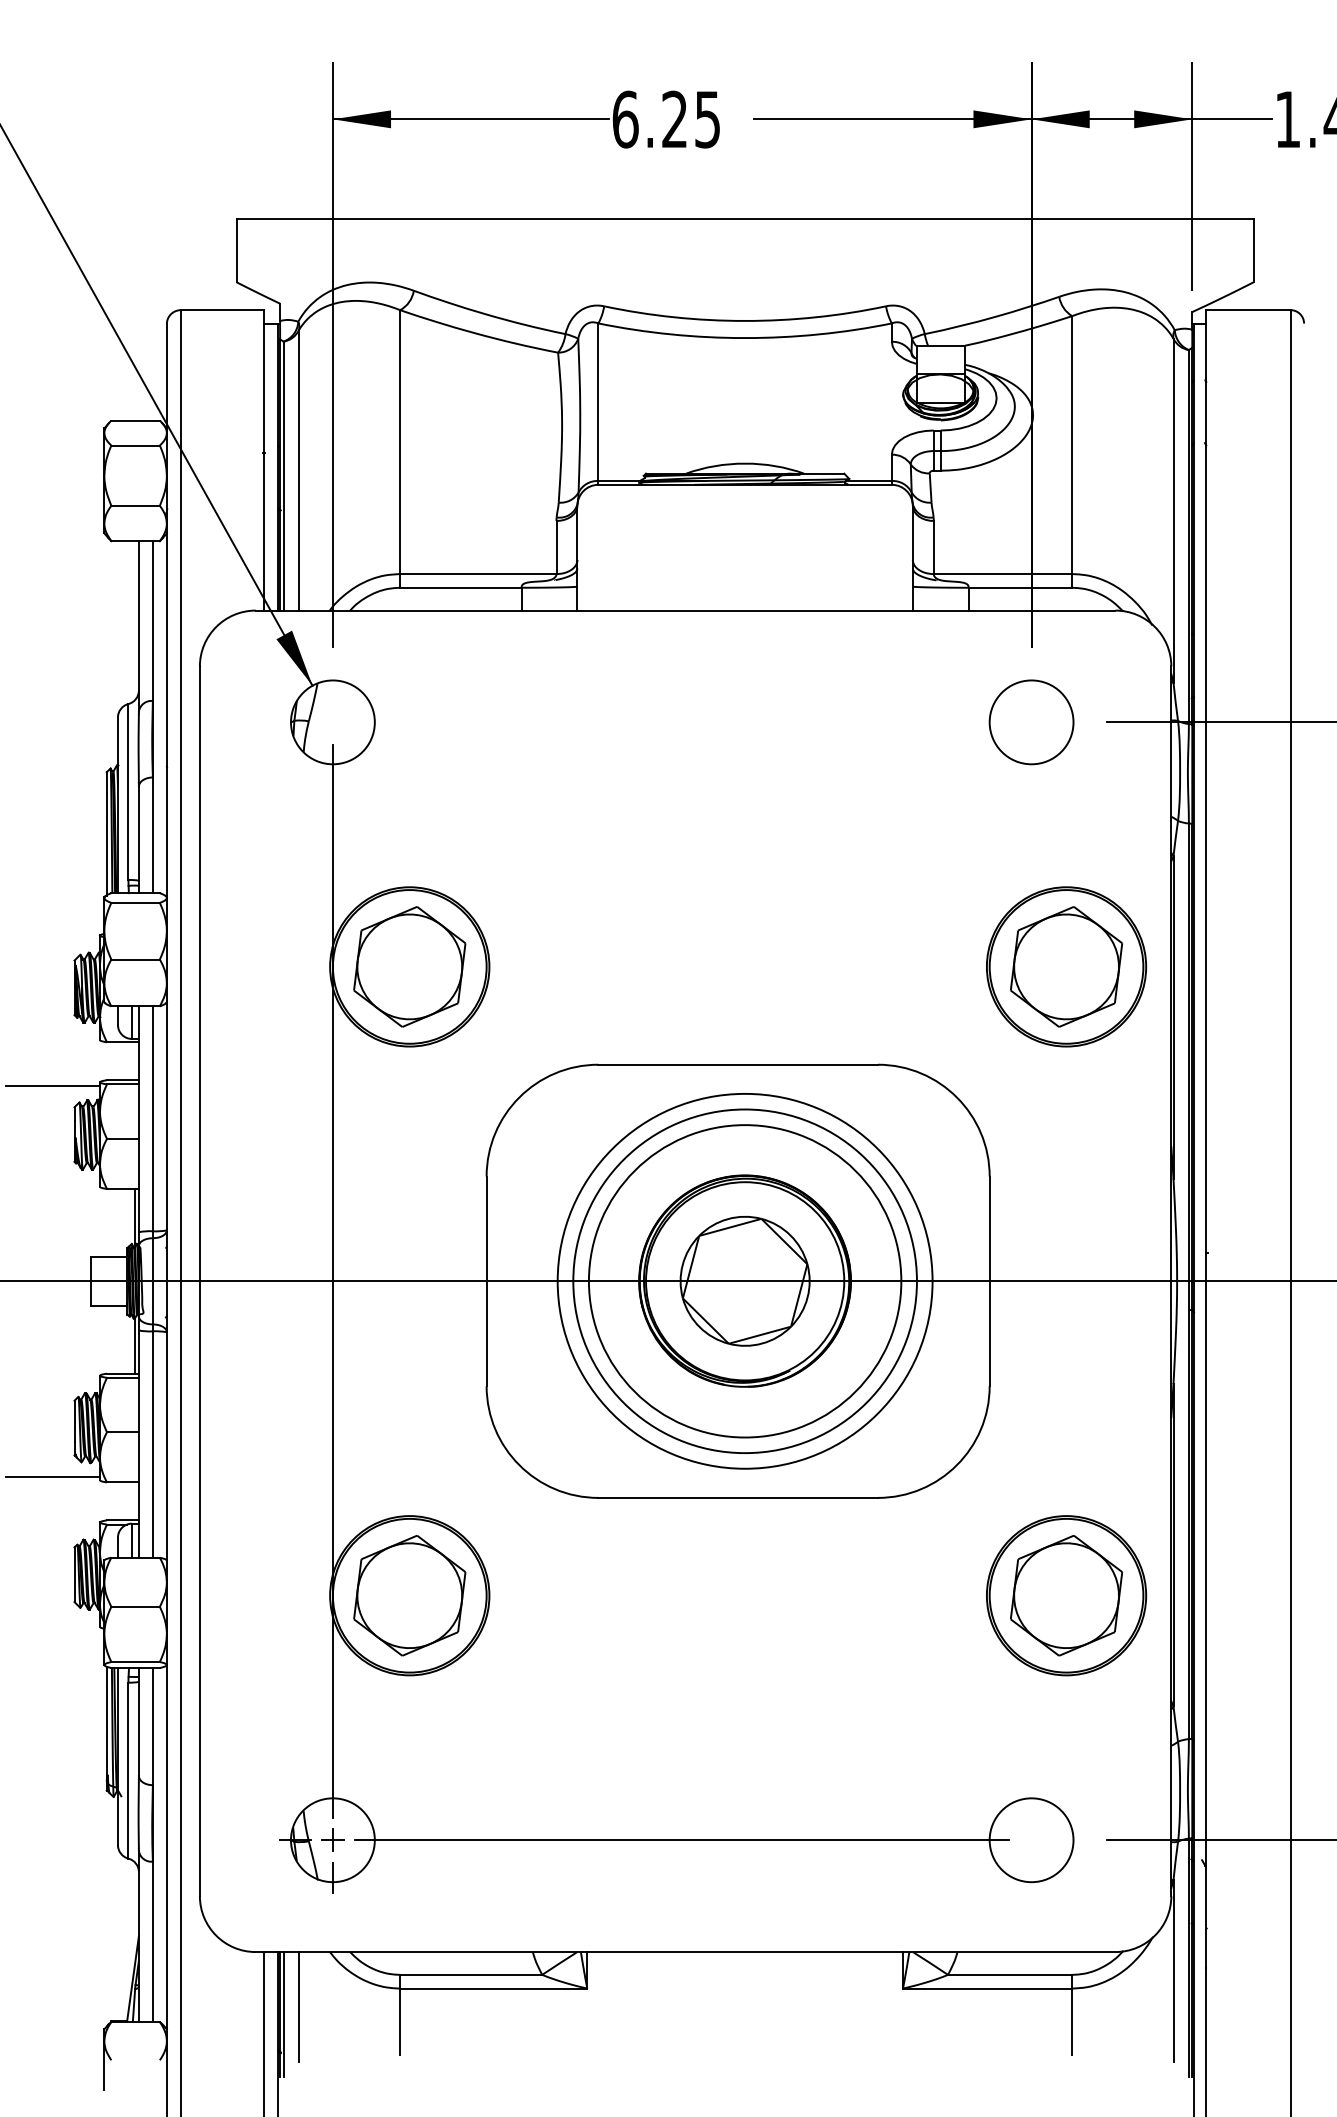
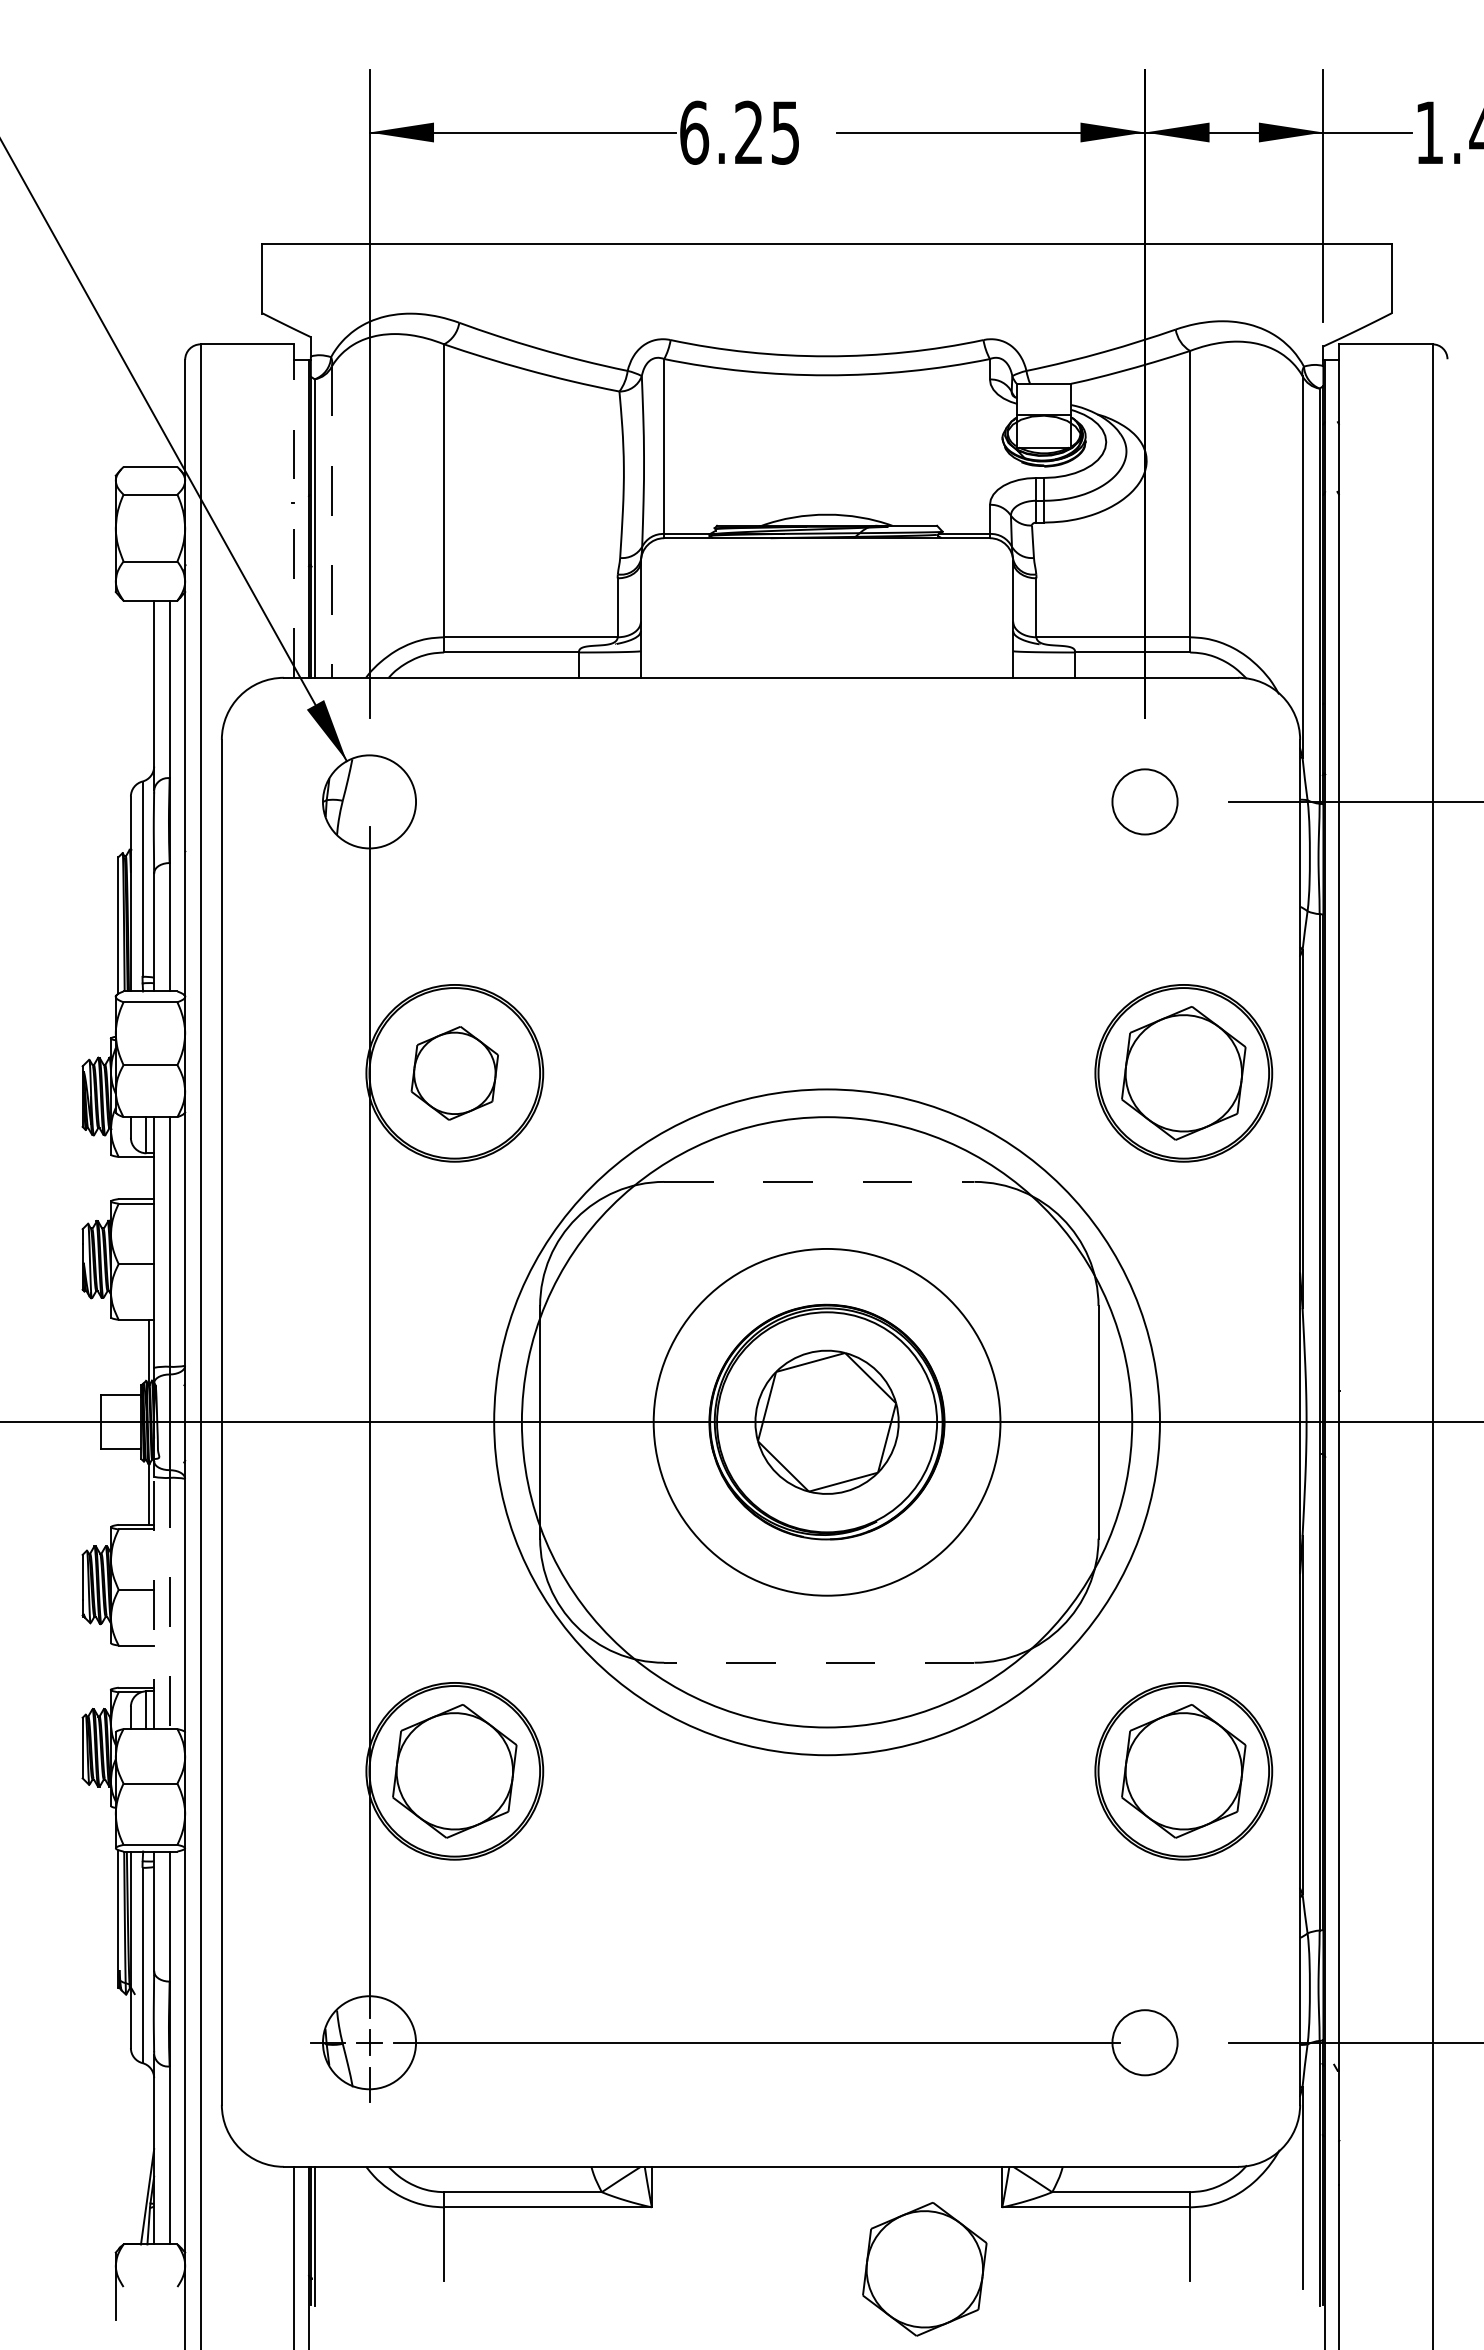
line: (264, 460) -> (293, 511), solid -> dashed
line: (298, 470) -> (331, 522), solid -> dashed
circle: (1031, 722) -> (1144, 801), size x0.7
part: (409, 967) -> (454, 1073), size x0.7
line: (738, 1064) -> (819, 1181), solid -> dashed
line: (52, 1085) -> (58, 1205), removed
circle: (744, 1281) -> (826, 1422), size x1.6
circle: (745, 1281) -> (827, 1422), size x1.6
line: (139, 1443) -> (154, 1602), solid -> dashed
line: (152, 1444) -> (169, 1603), solid -> dashed
line: (52, 1476) -> (58, 1639), removed
line: (737, 1497) -> (818, 1662), solid -> dashed
circle: (1031, 1840) -> (1144, 2042), size x0.7
line: (298, 2006) -> (331, 2227), removed
part: (832, 2044) -> (924, 2269), added

